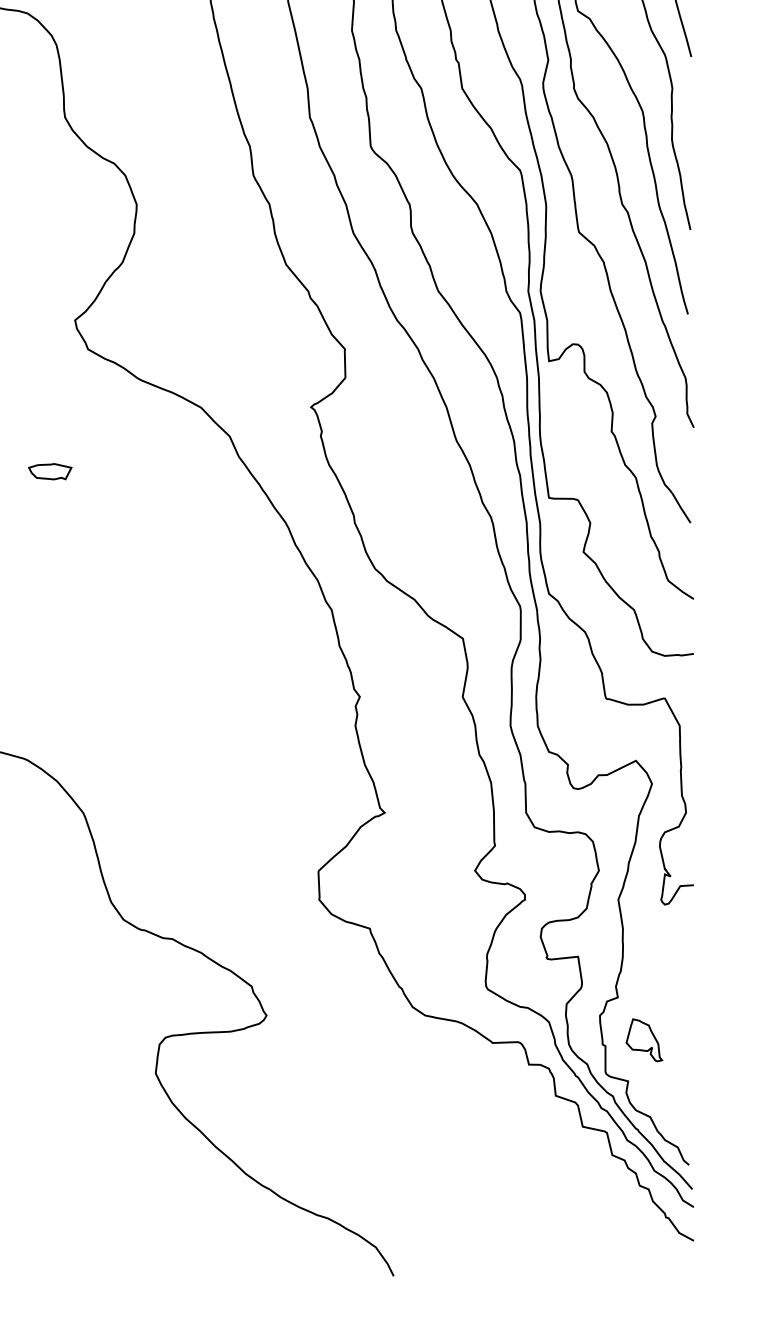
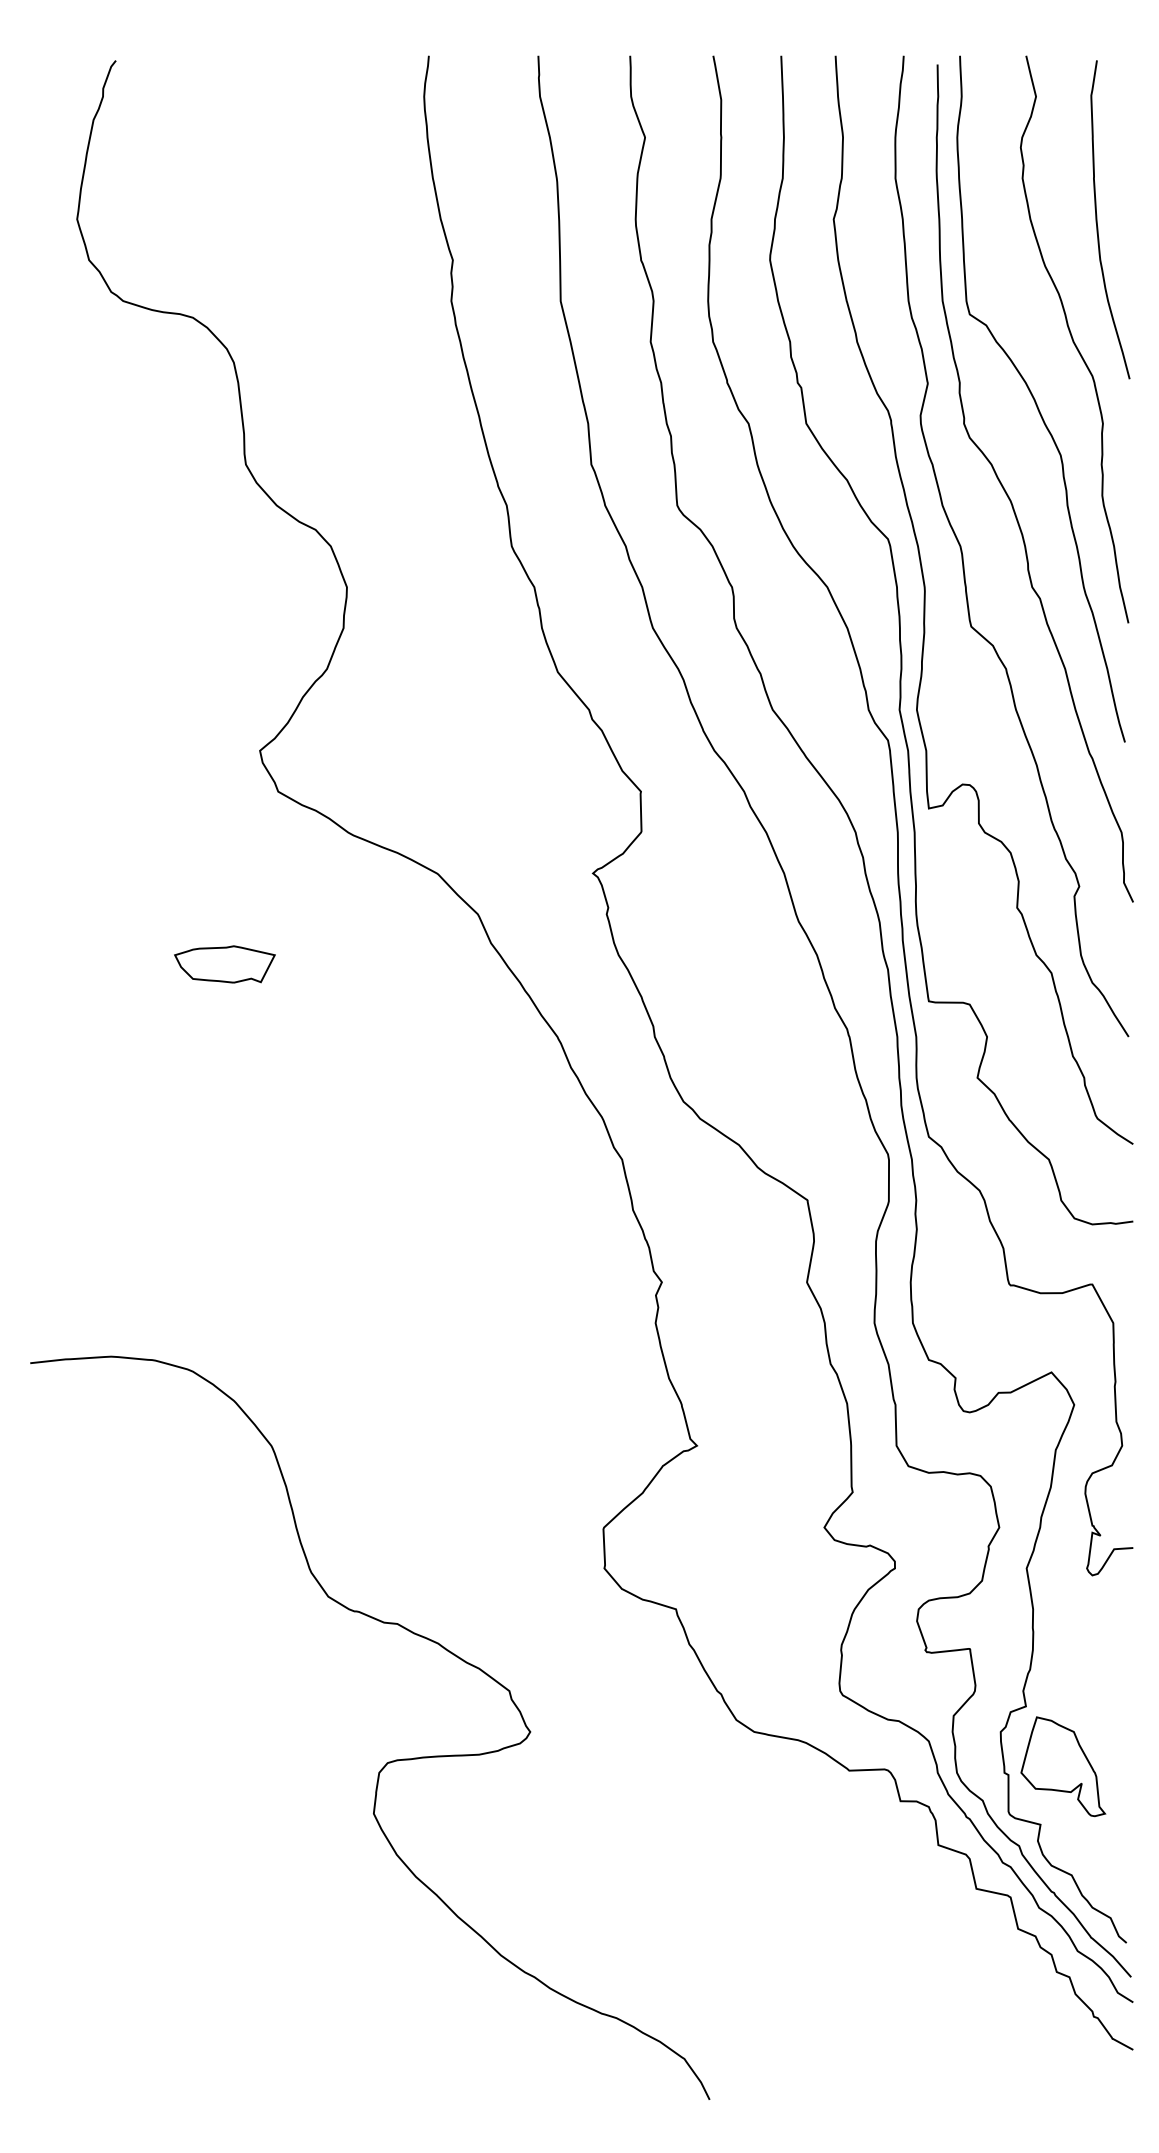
part: (49, 471) -> (224, 964), size x1.67
part: (644, 1040) -> (1063, 1766), size x1.67

